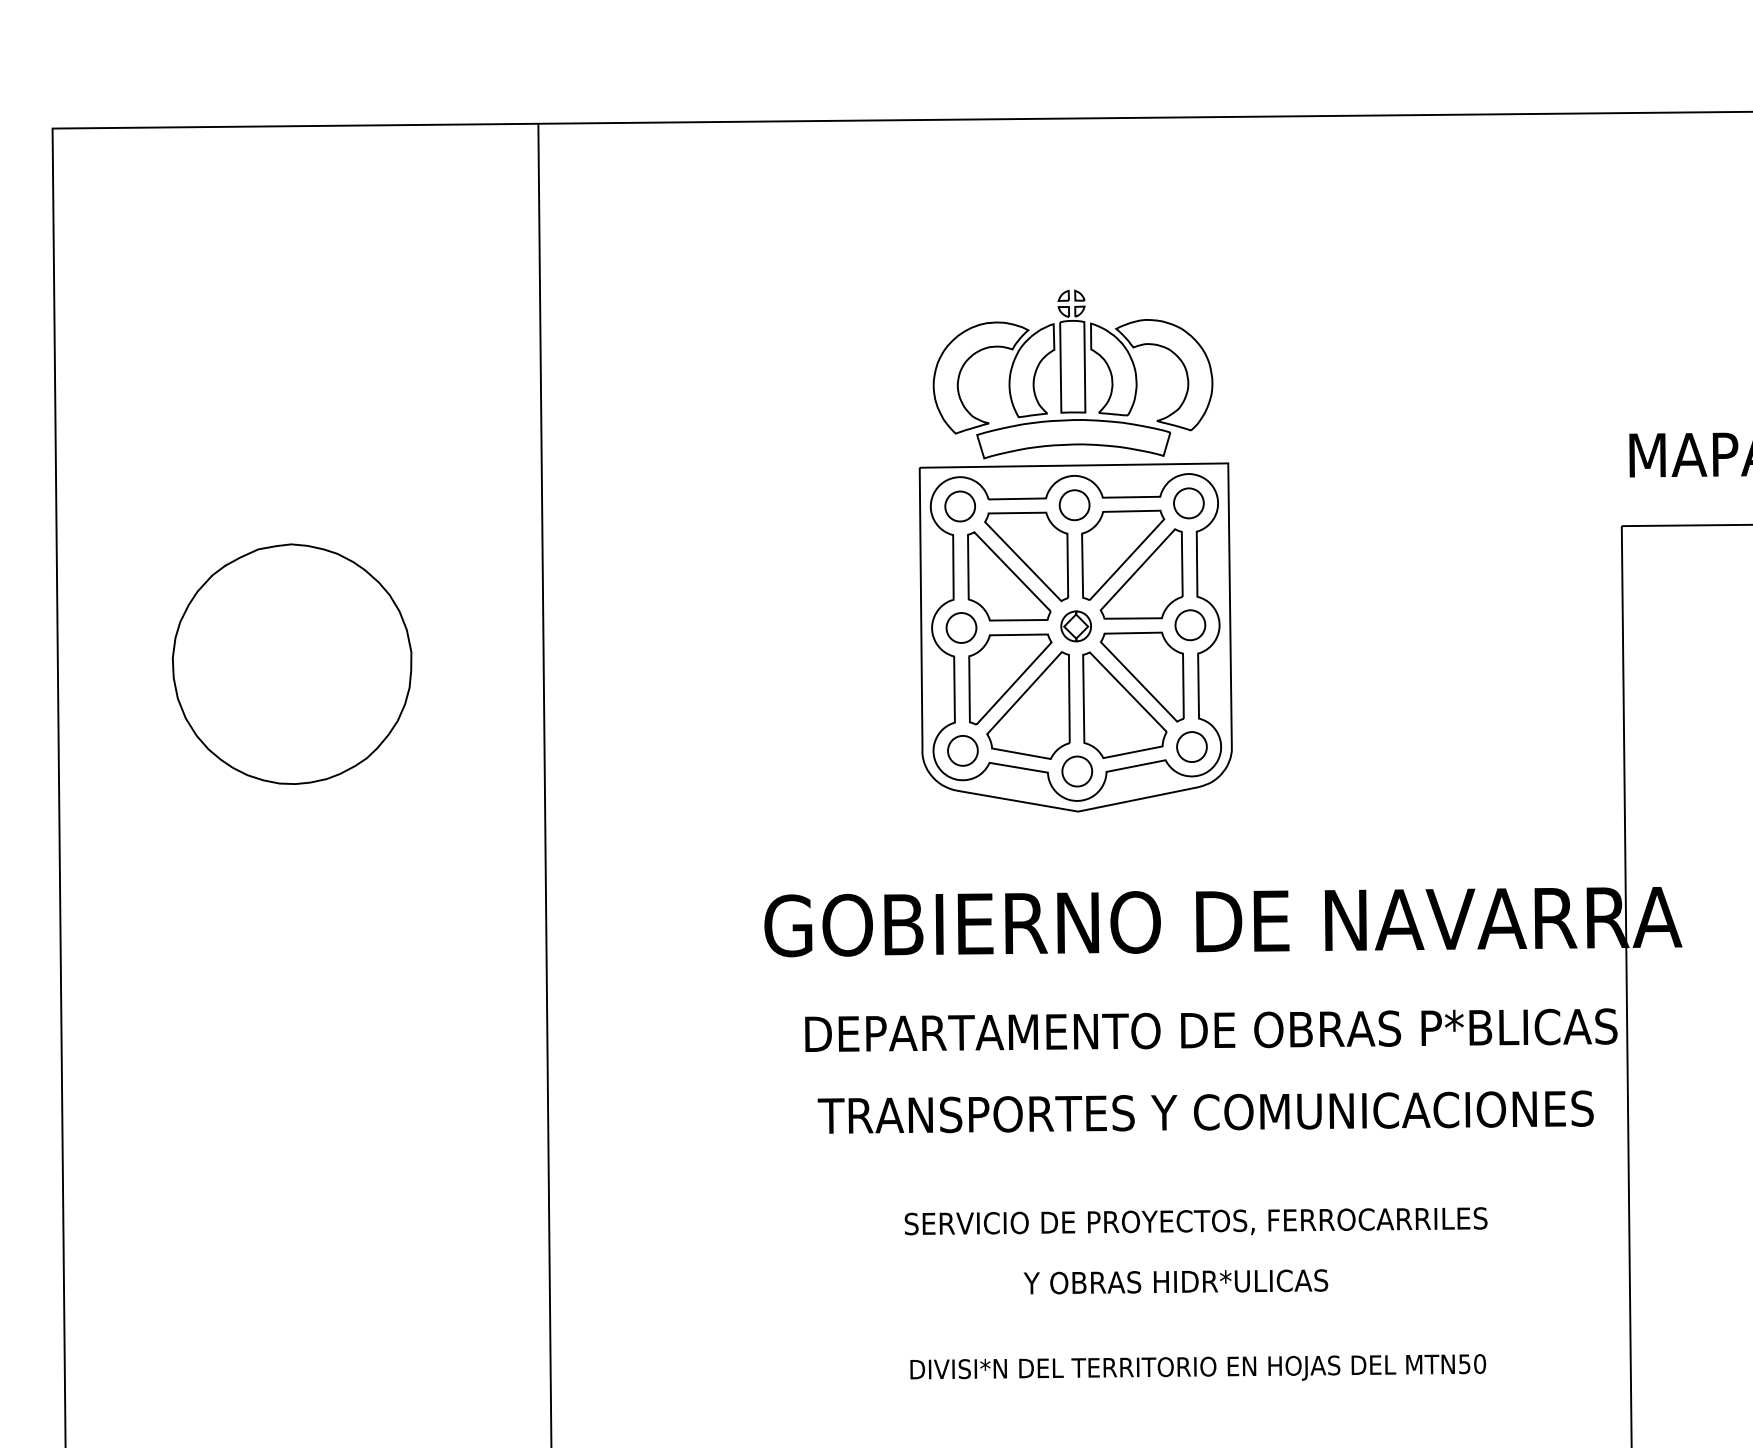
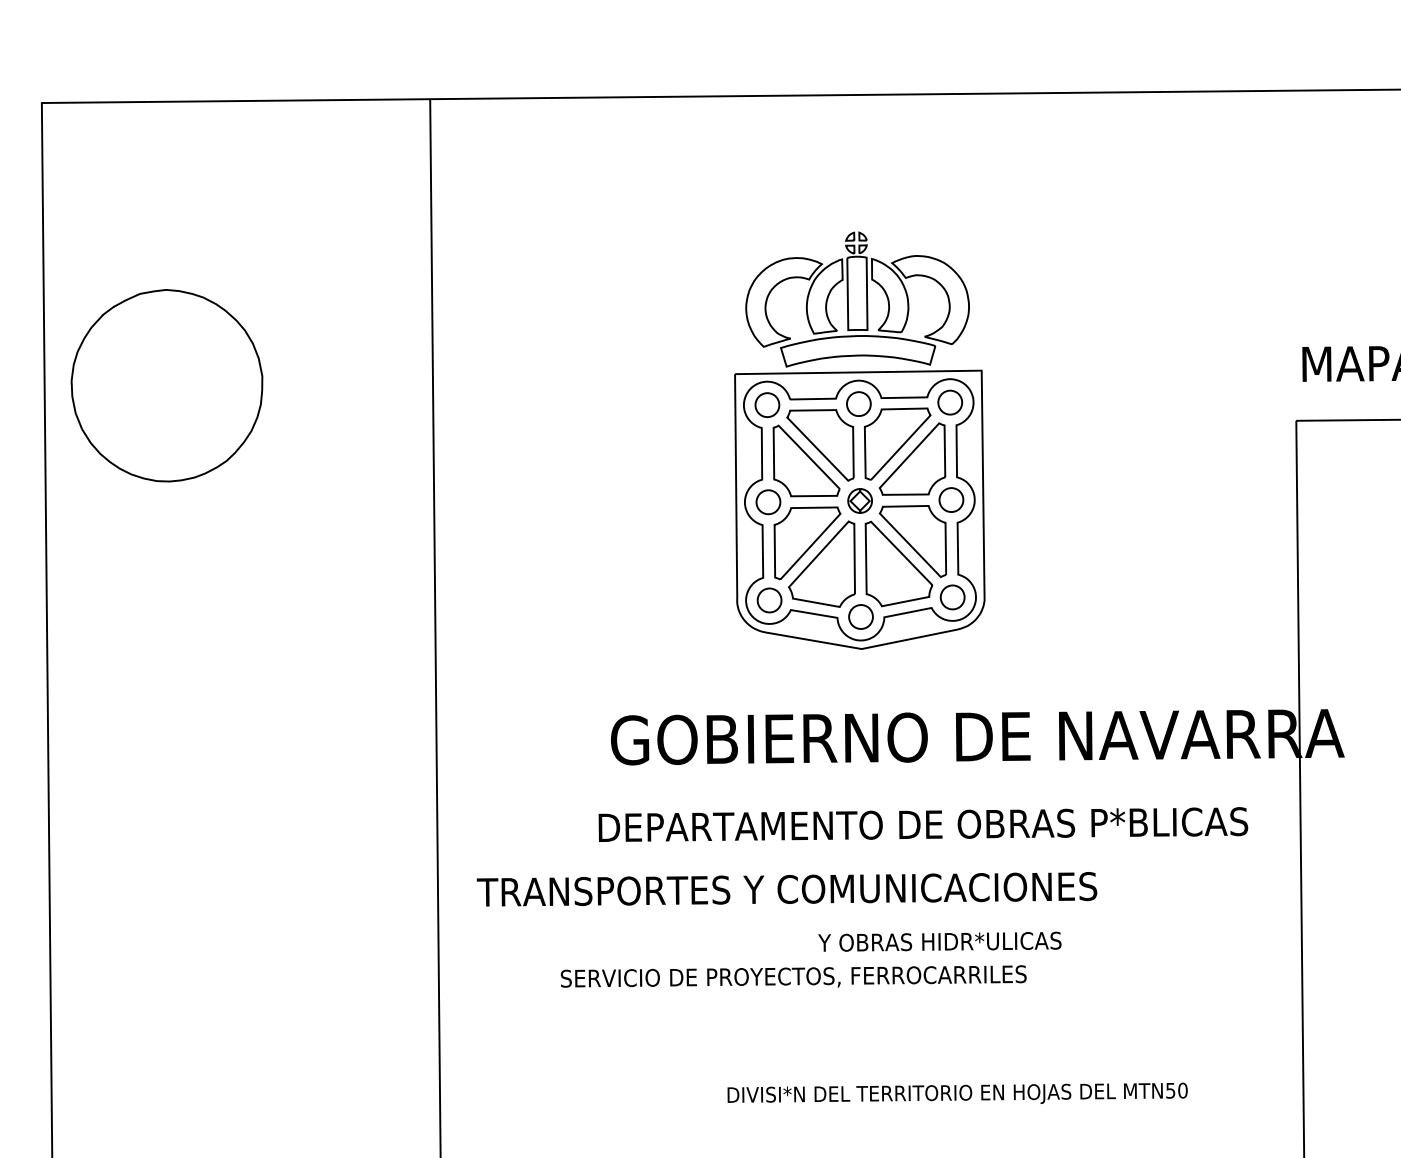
part: (291, 663) -> (166, 385), moved
text: (1211, 1029) -> (923, 824), moved
text: (1205, 1111) -> (786, 888), moved
text: (1195, 1221) -> (793, 976), moved
text: (1175, 1281) -> (939, 941), moved

